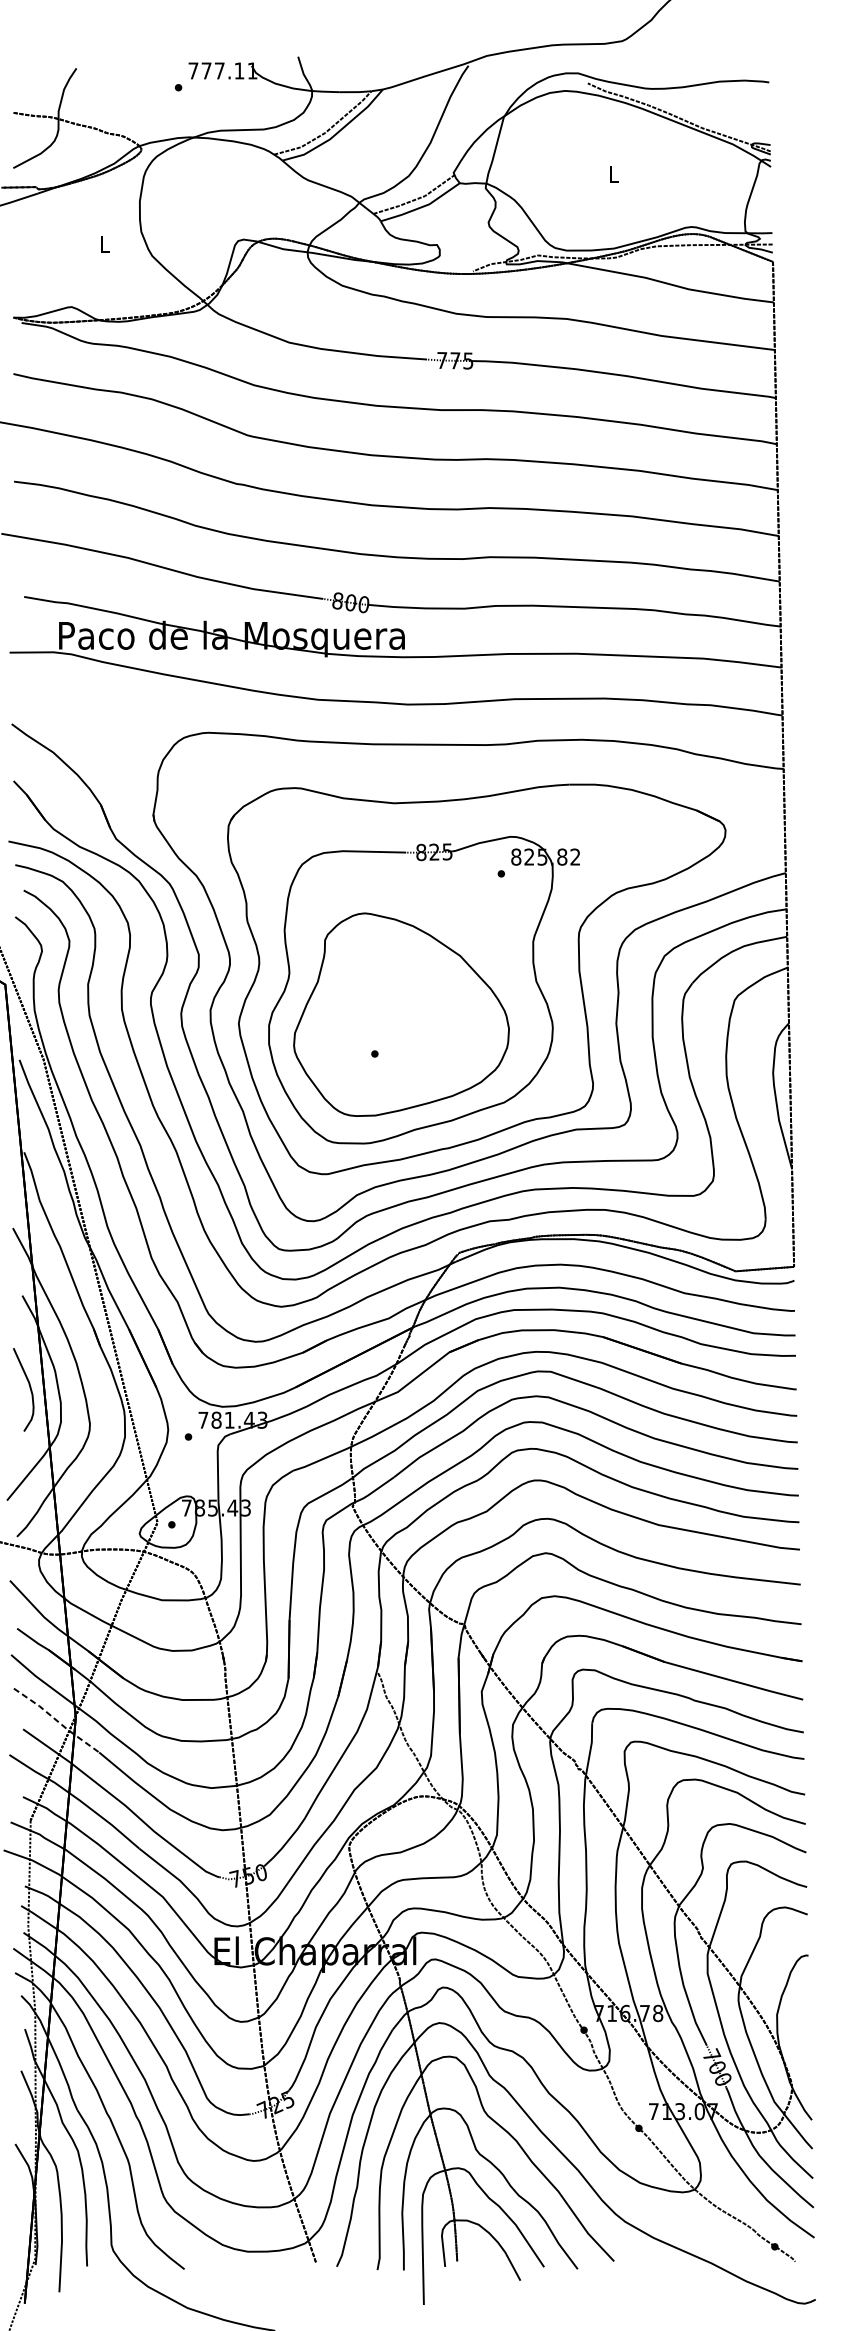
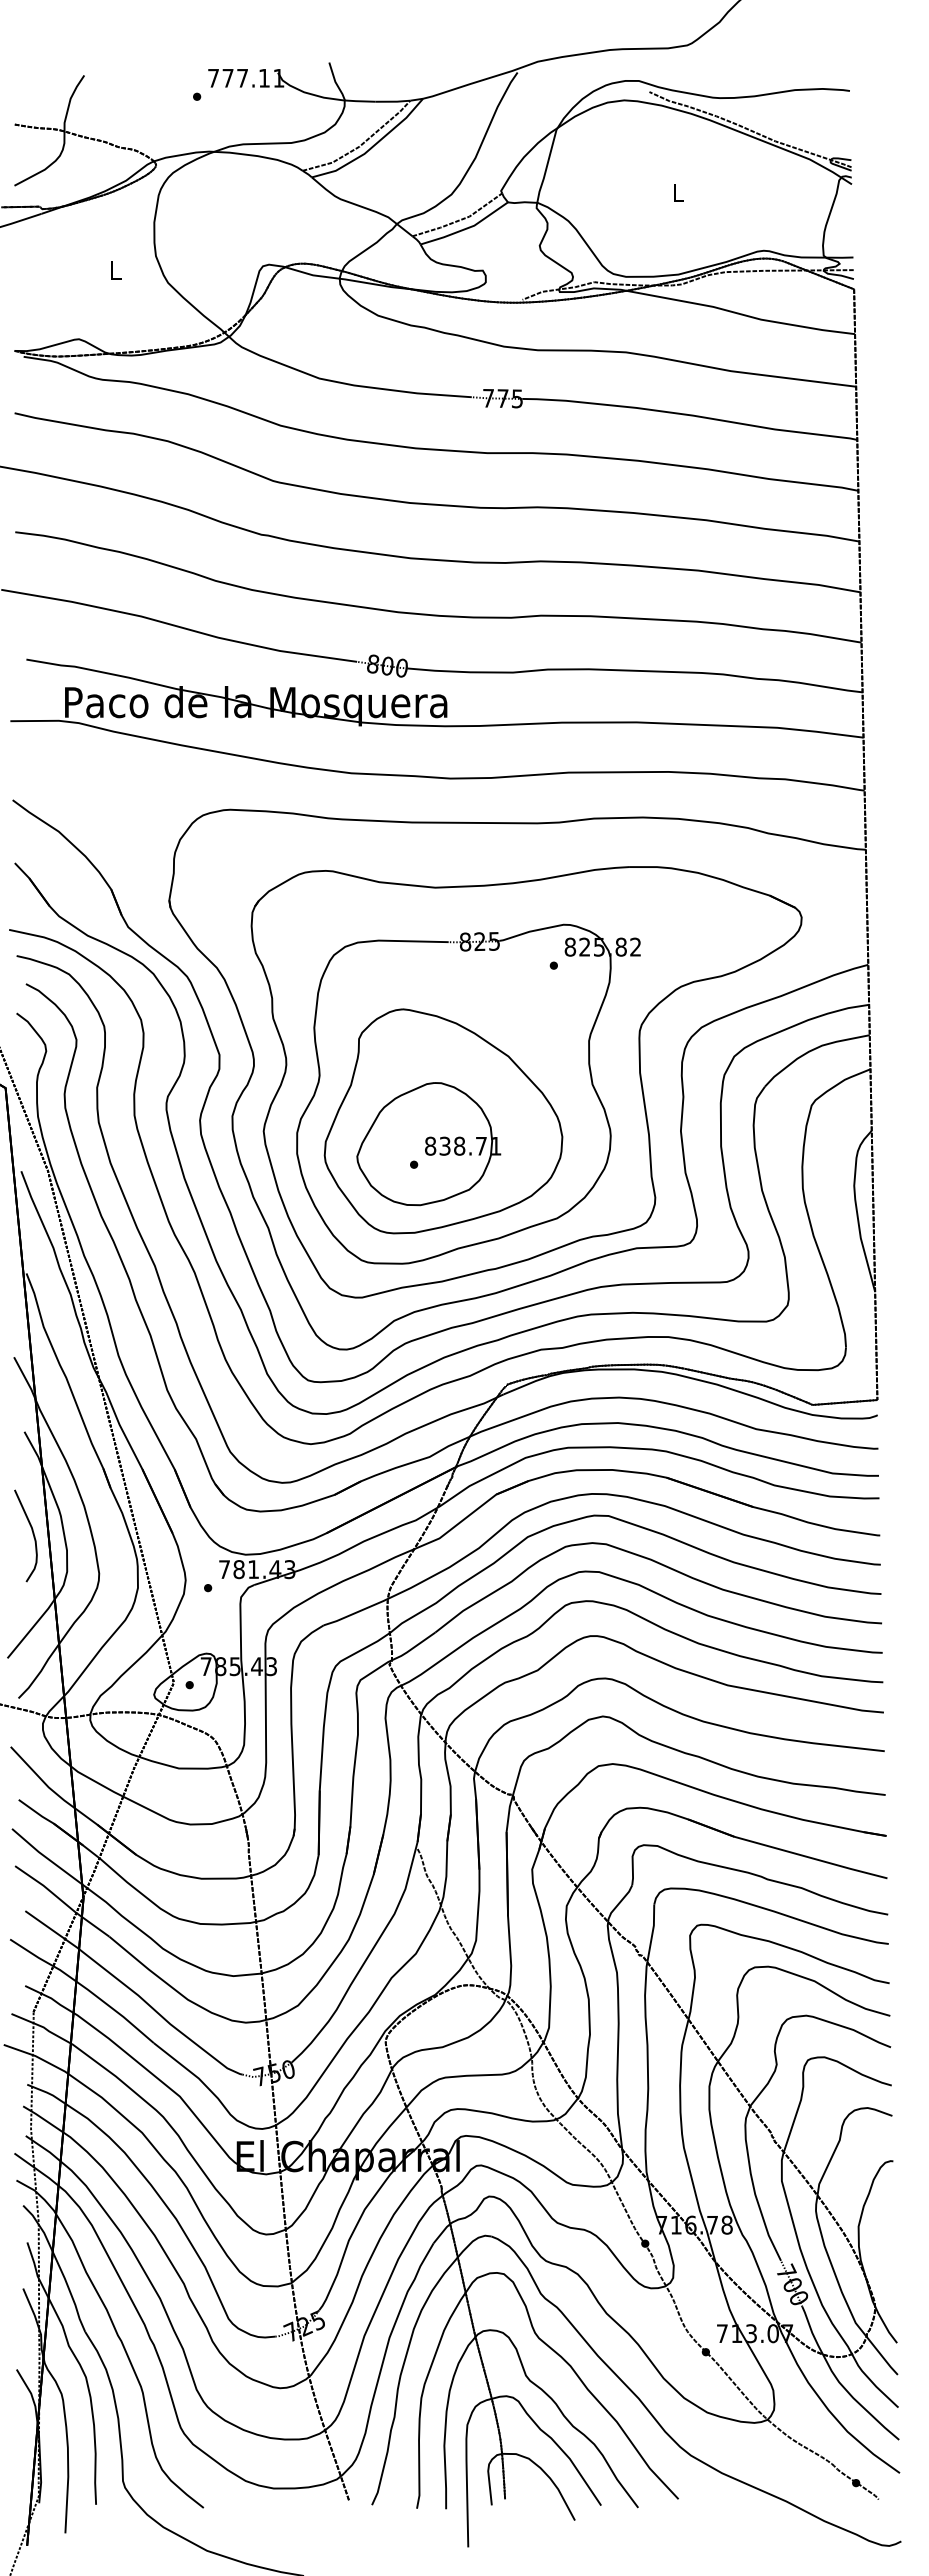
part: (387, 1035) -> (428, 1144), added
line: (56, 1720) -> (62, 1901), dashed -> solid

